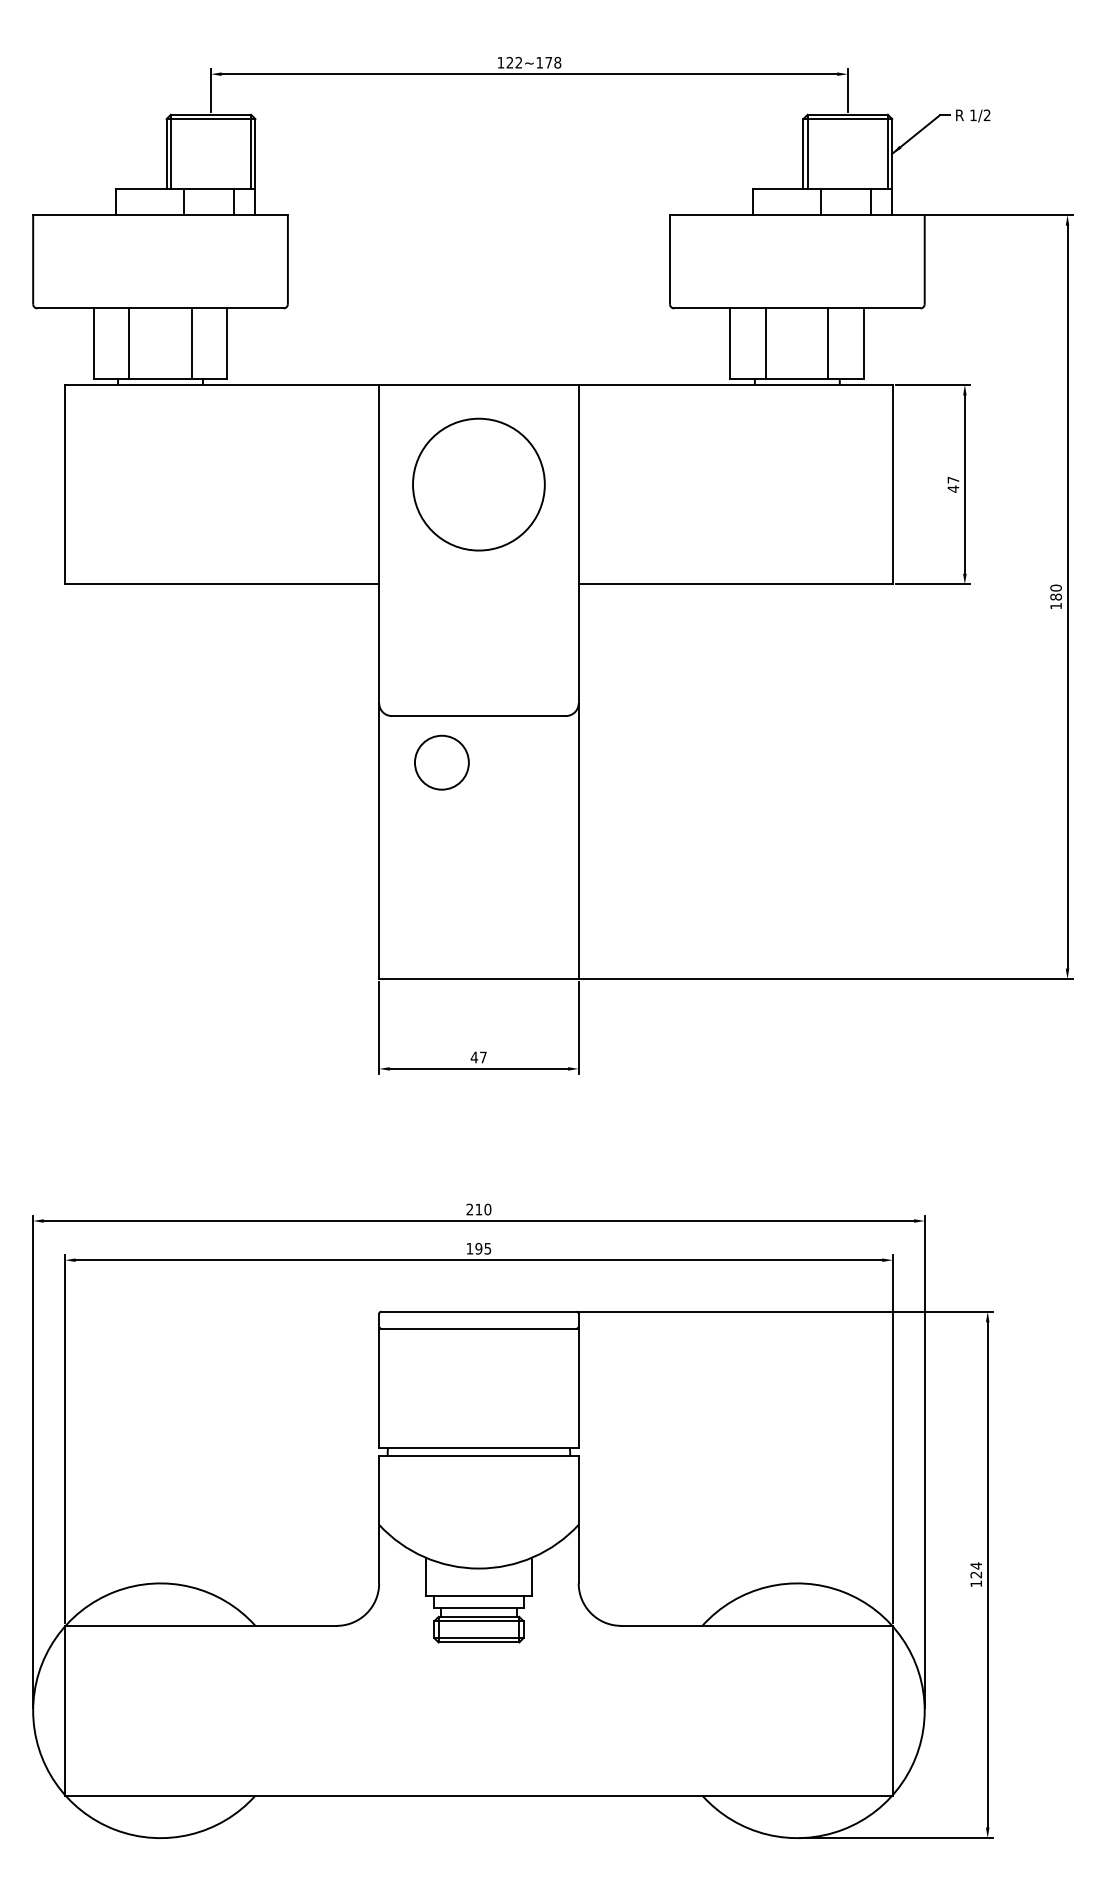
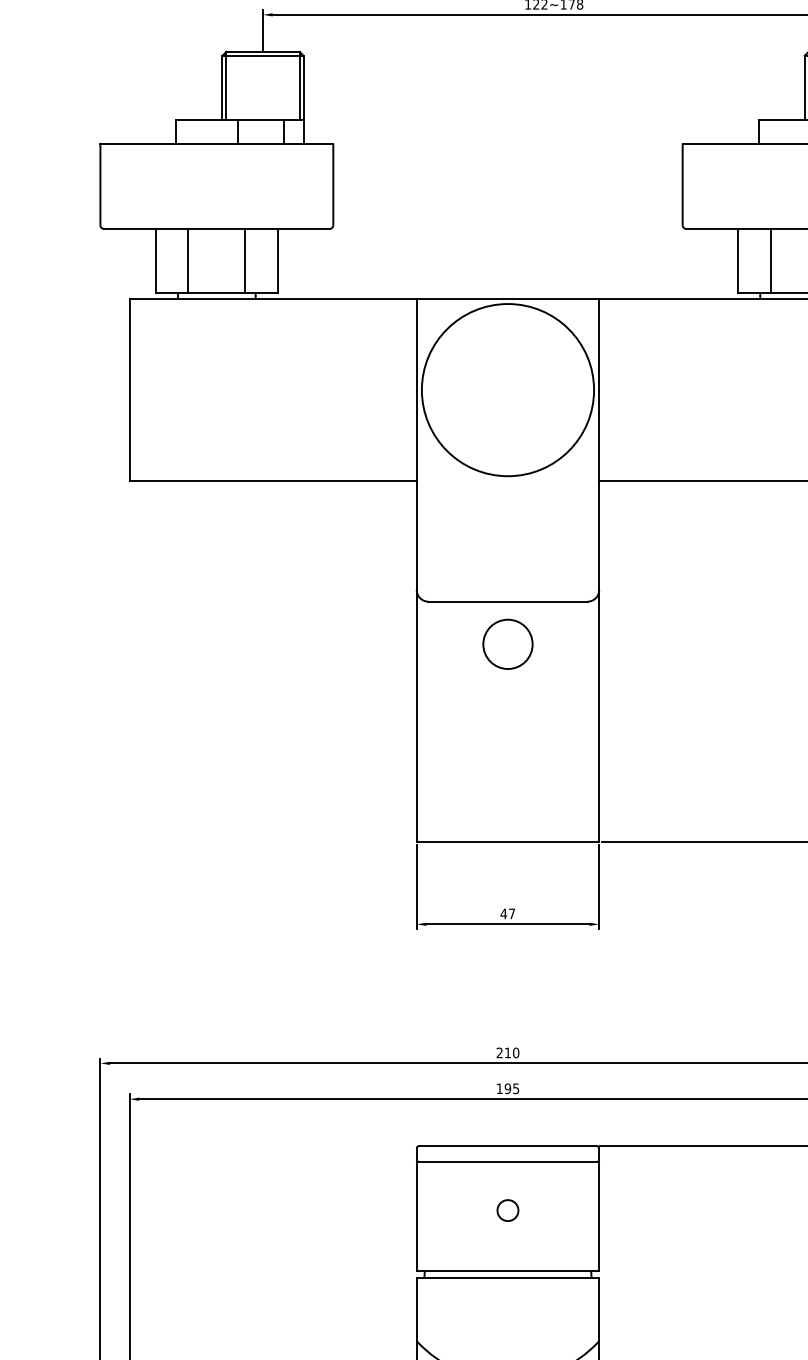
circle: (478, 484) -> (507, 389), size x1.43
circle: (441, 762) -> (507, 644), moved
circle: (478, 1381) -> (507, 1210), added

